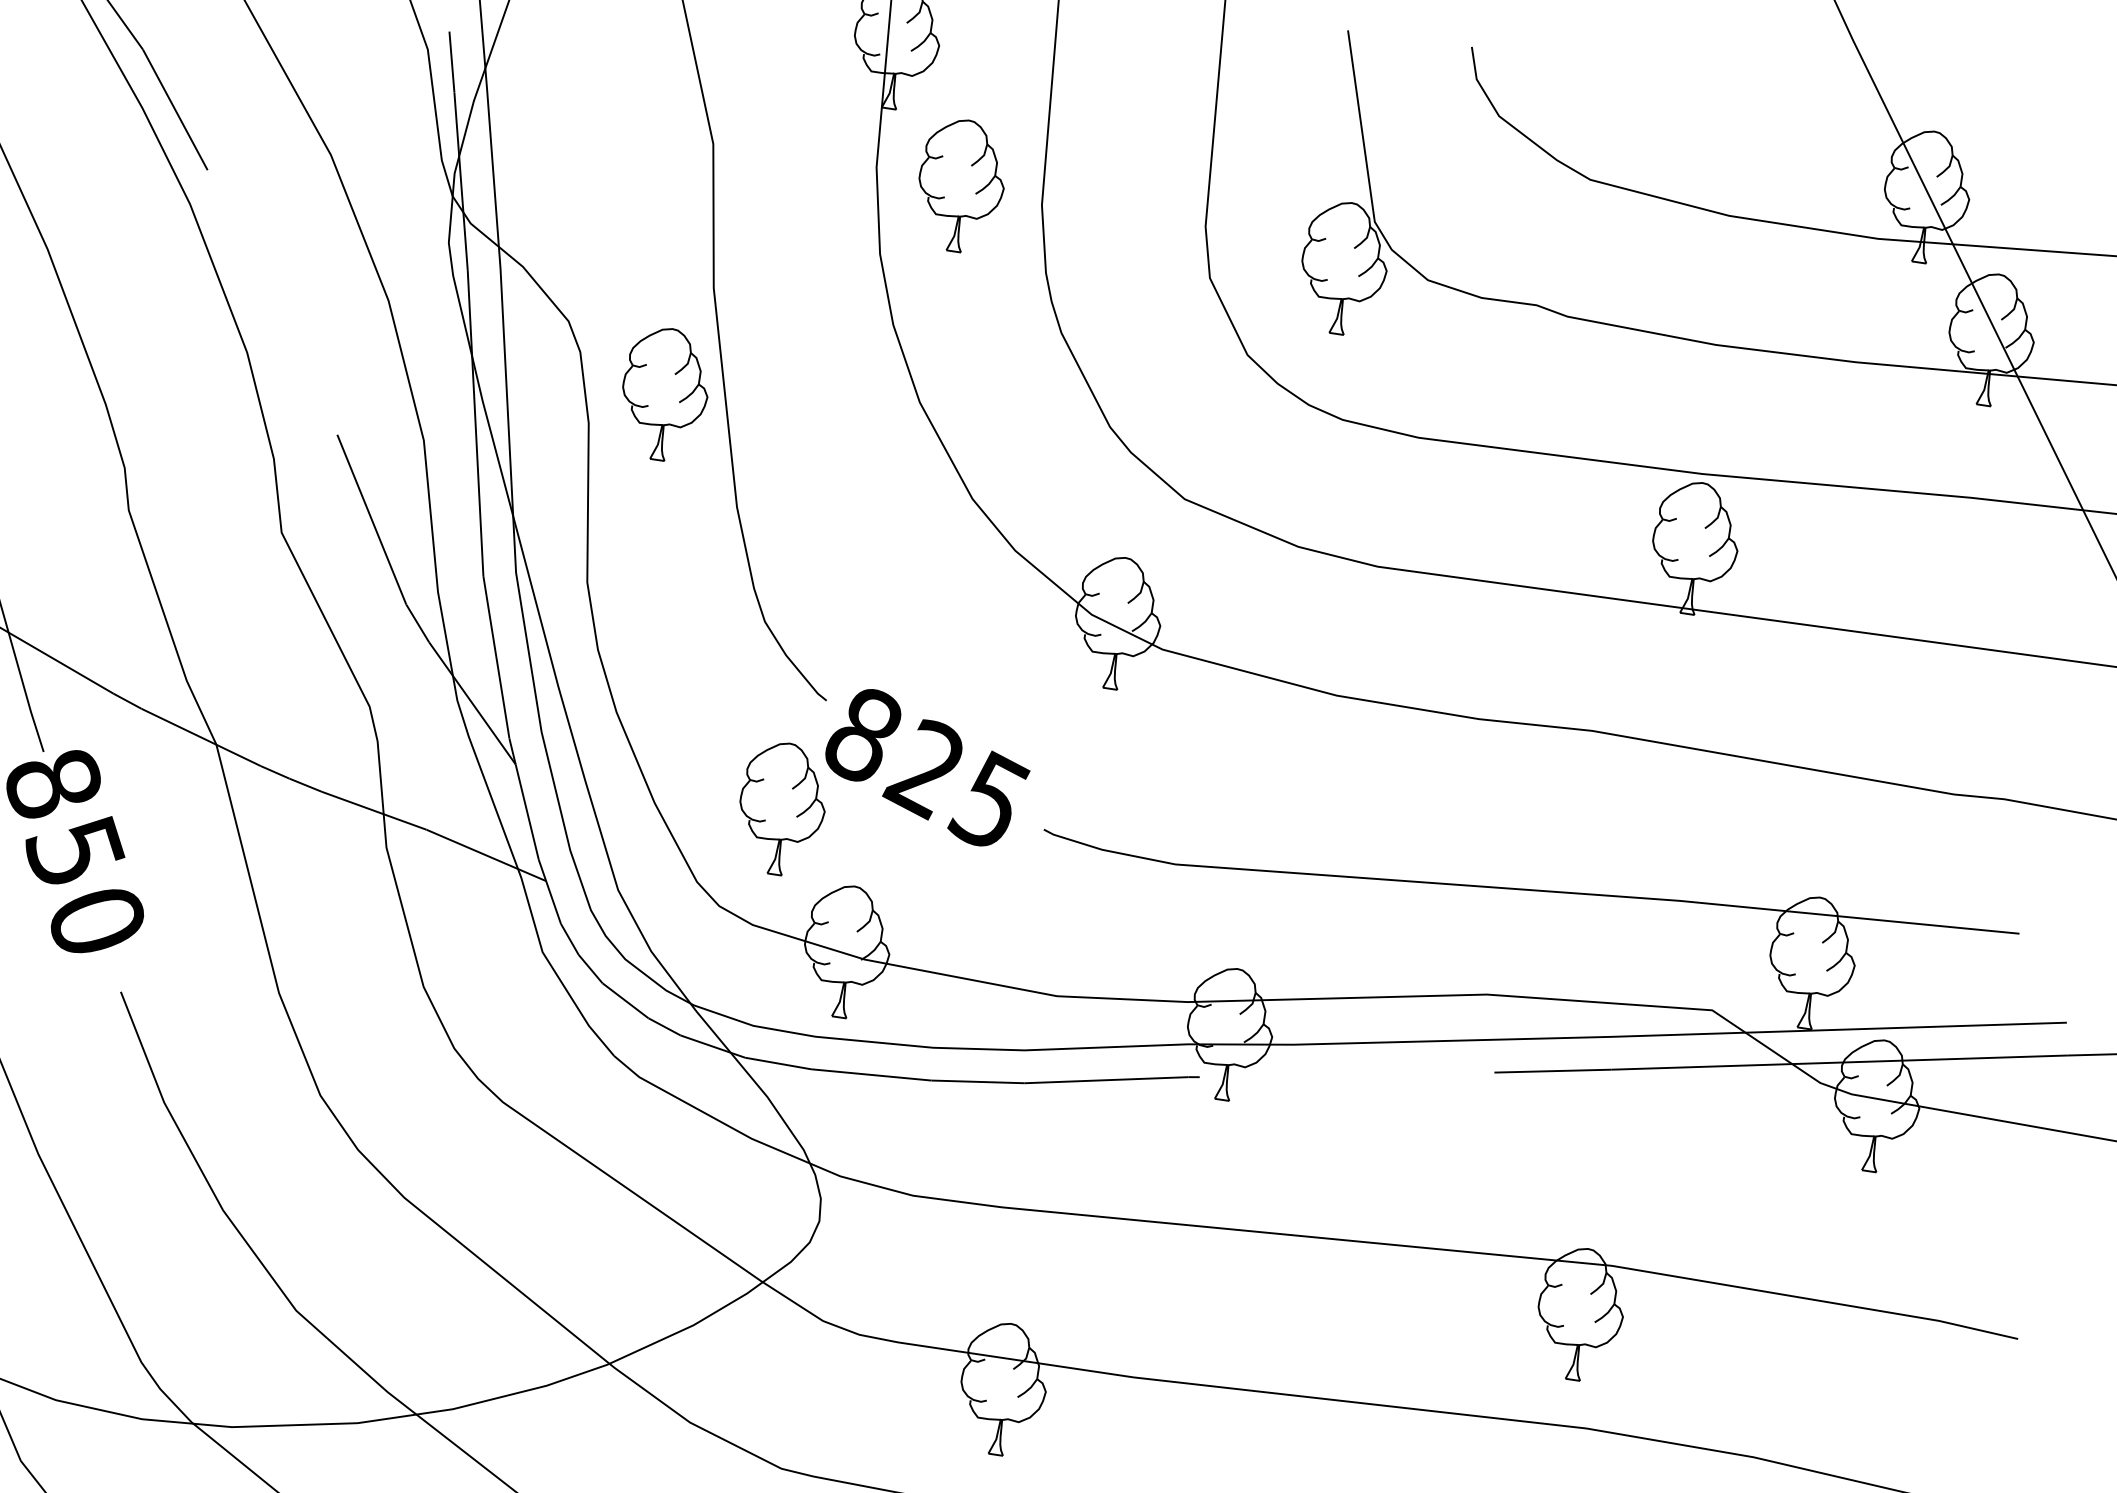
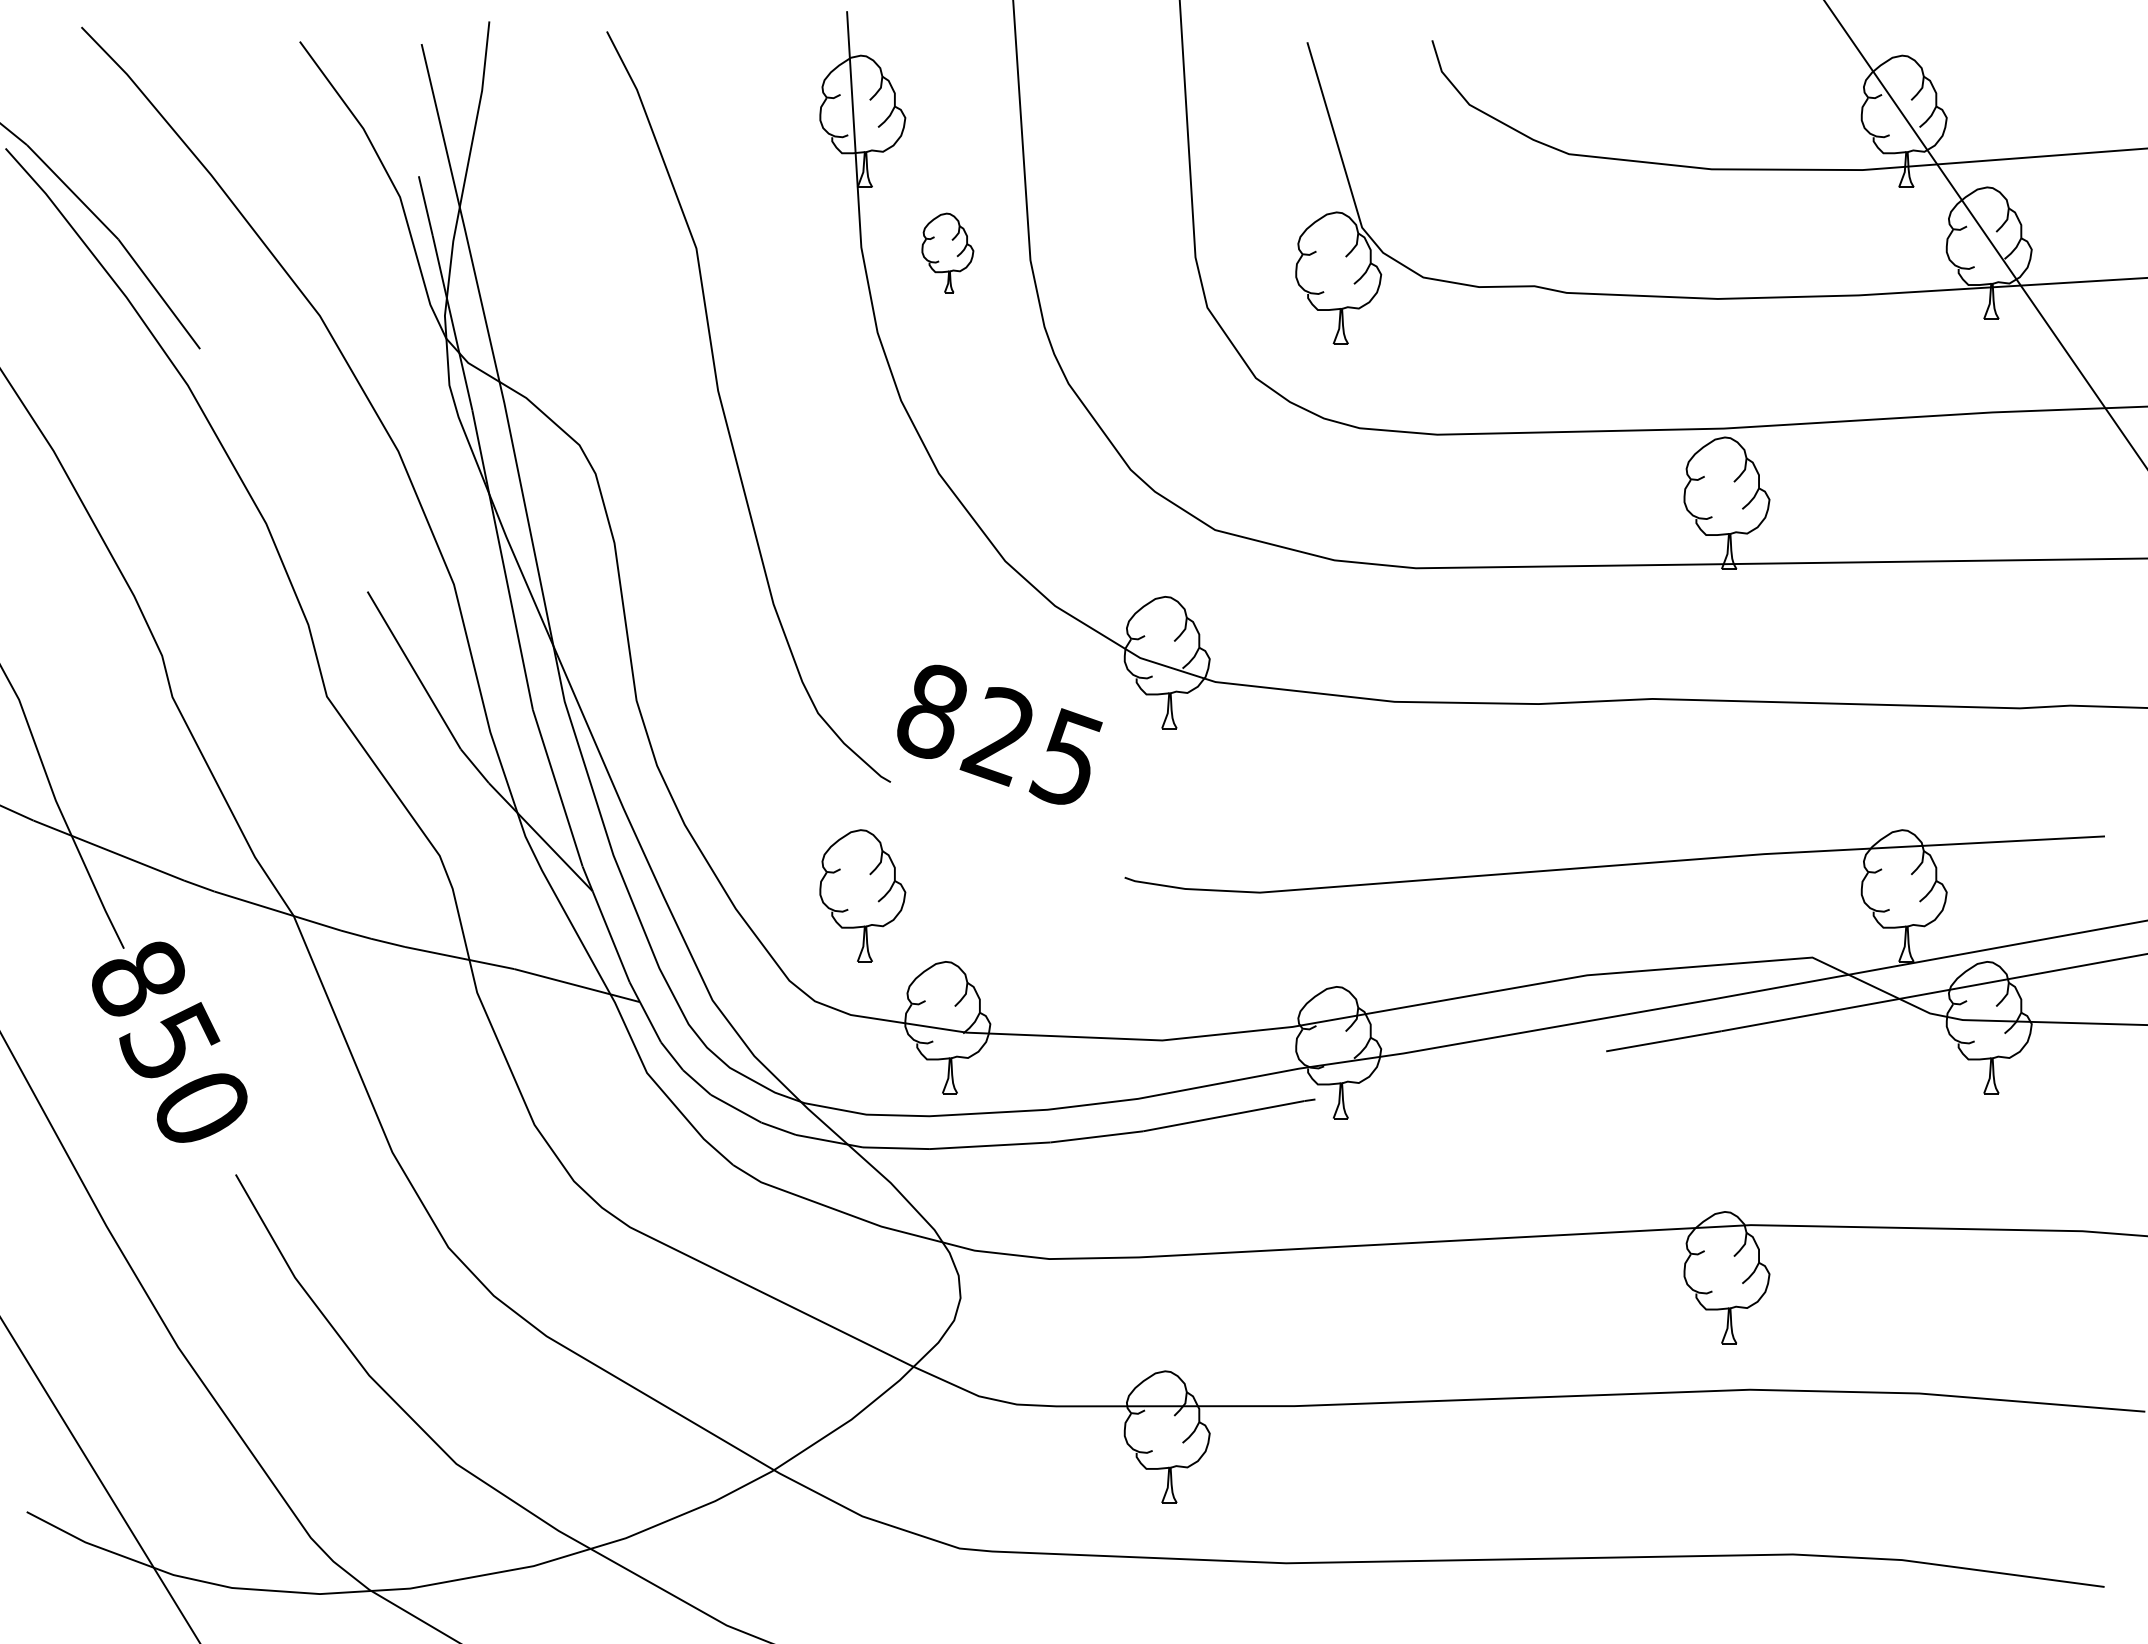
part: (961, 185) -> (947, 252), size x0.6
part: (664, 393) -> (685, 502), removed
text: (926, 767) -> (999, 734), moved

